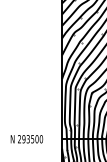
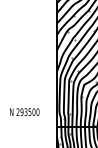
text: (26, 138) -> (24, 111), moved

